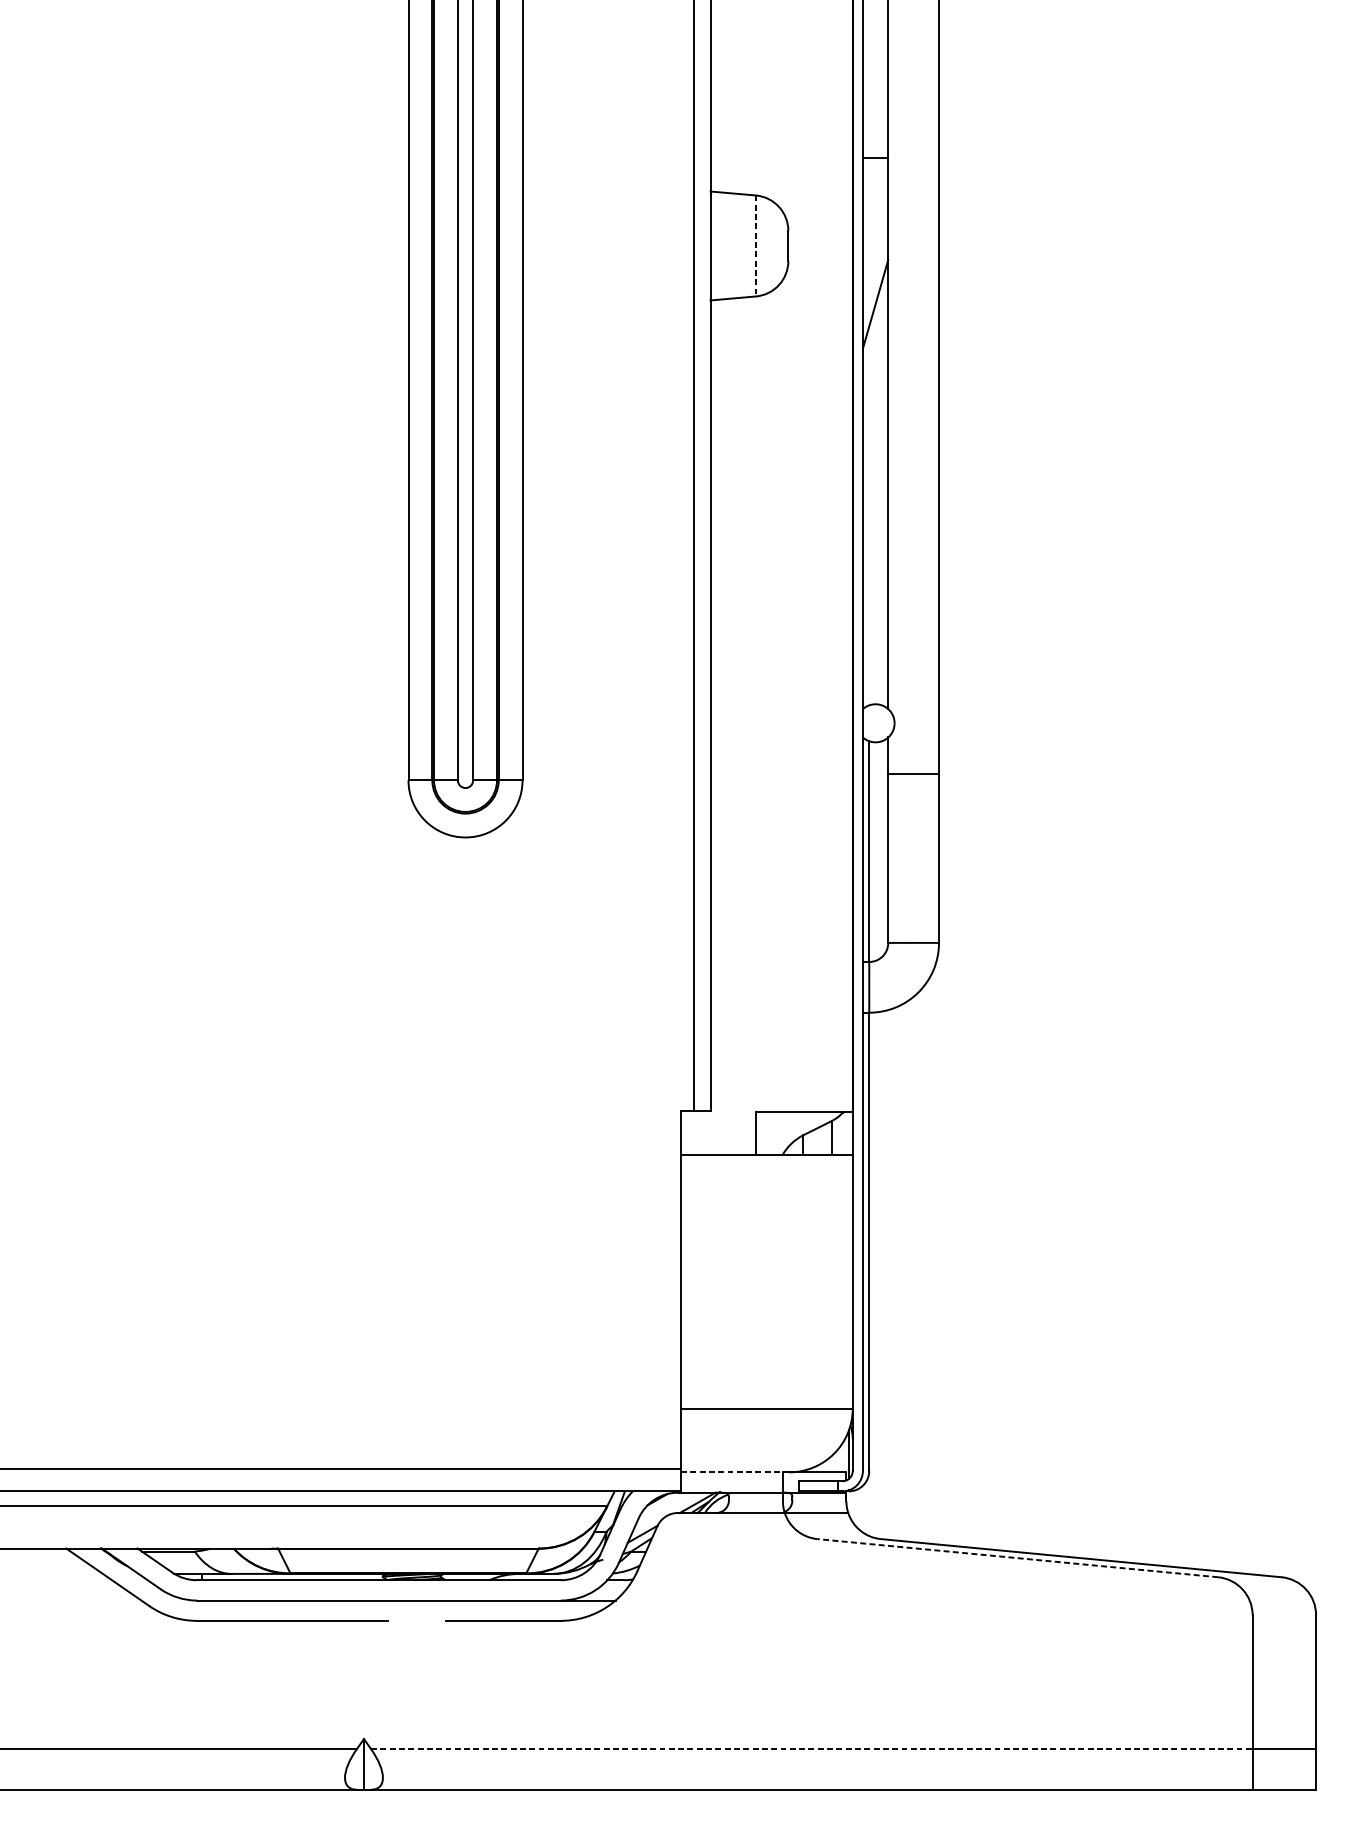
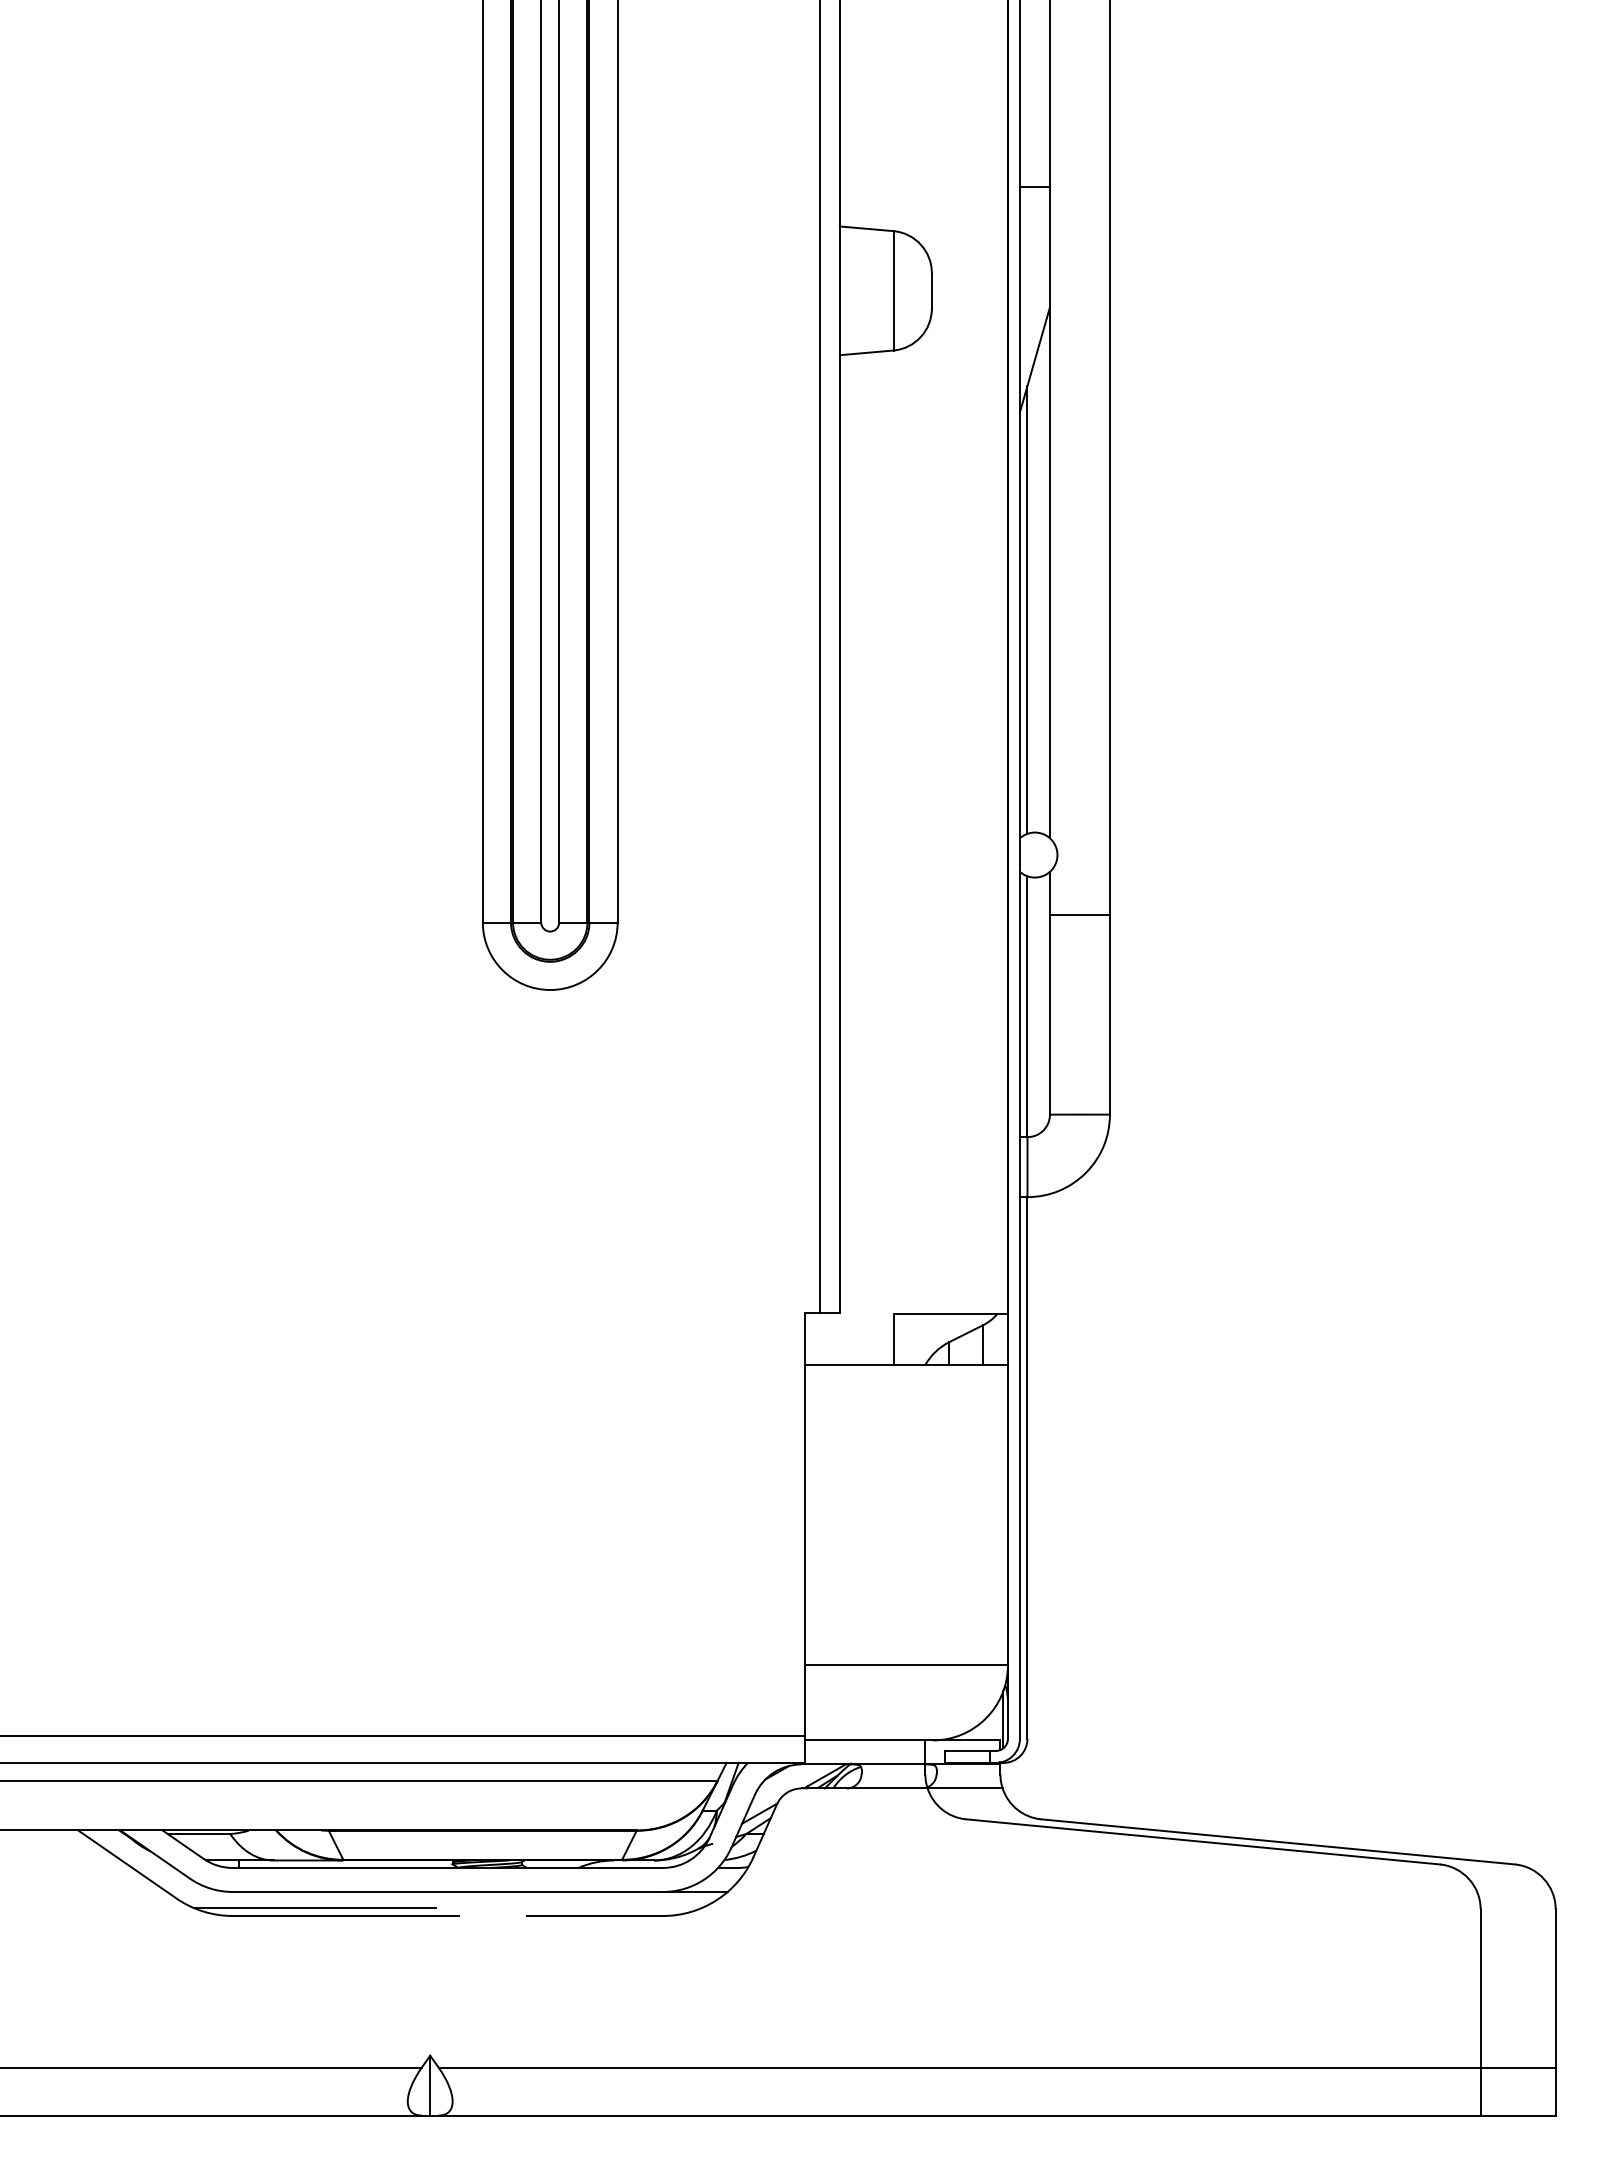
line: (755, 245) -> (893, 290), dashed -> solid
line: (869, 515) -> (1027, 609), added
line: (735, 1472) -> (869, 1740), dashed -> solid
line: (1018, 1557) -> (1203, 1841), dashed -> solid
line: (266, 1614) -> (315, 1908), added
line: (812, 1749) -> (960, 2067), dashed -> solid

